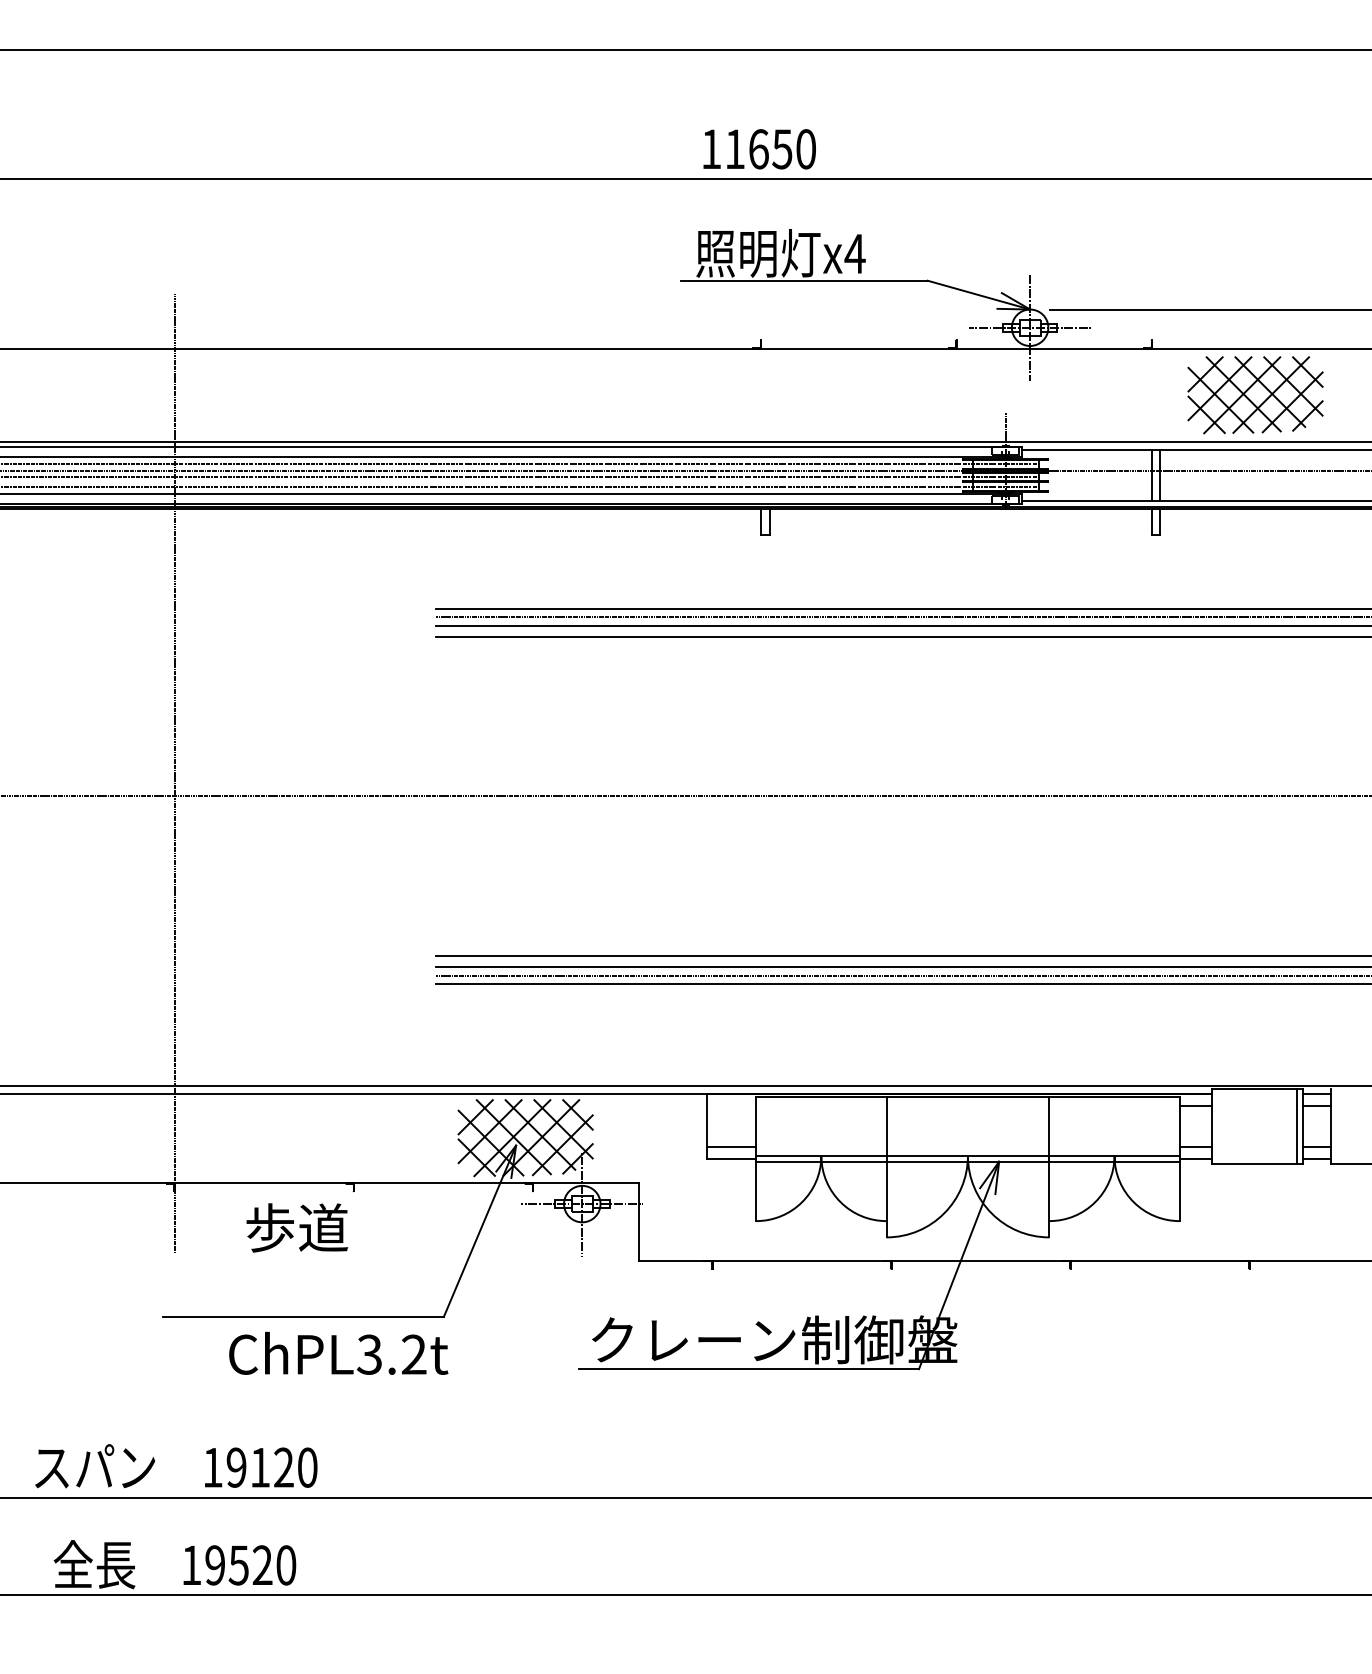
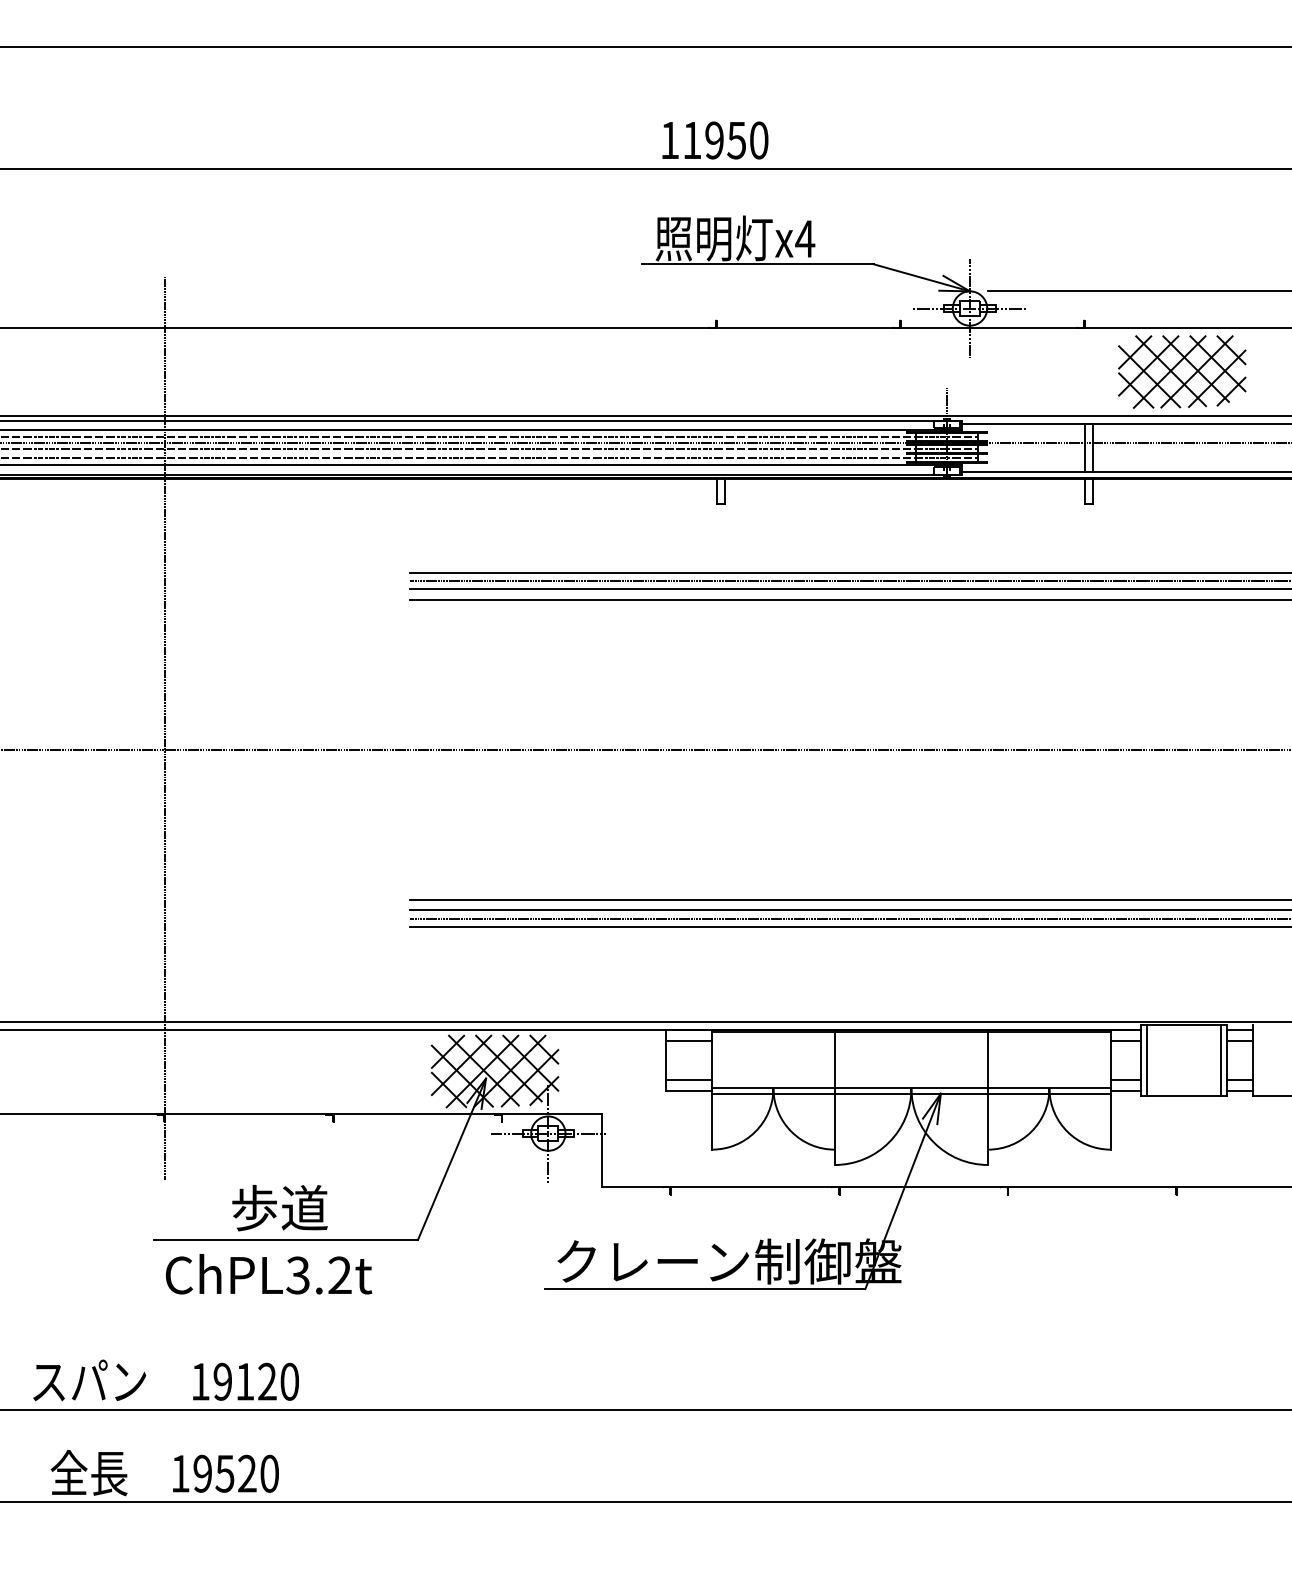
text: (758, 149) -> (714, 140), 11650 -> 11950
line: (732, 1106) -> (689, 1041), added
line: (1217, 1126) -> (1146, 1060), added
text: (296, 1228) -> (279, 1208), moved
text: (339, 1353) -> (269, 1274), moved

